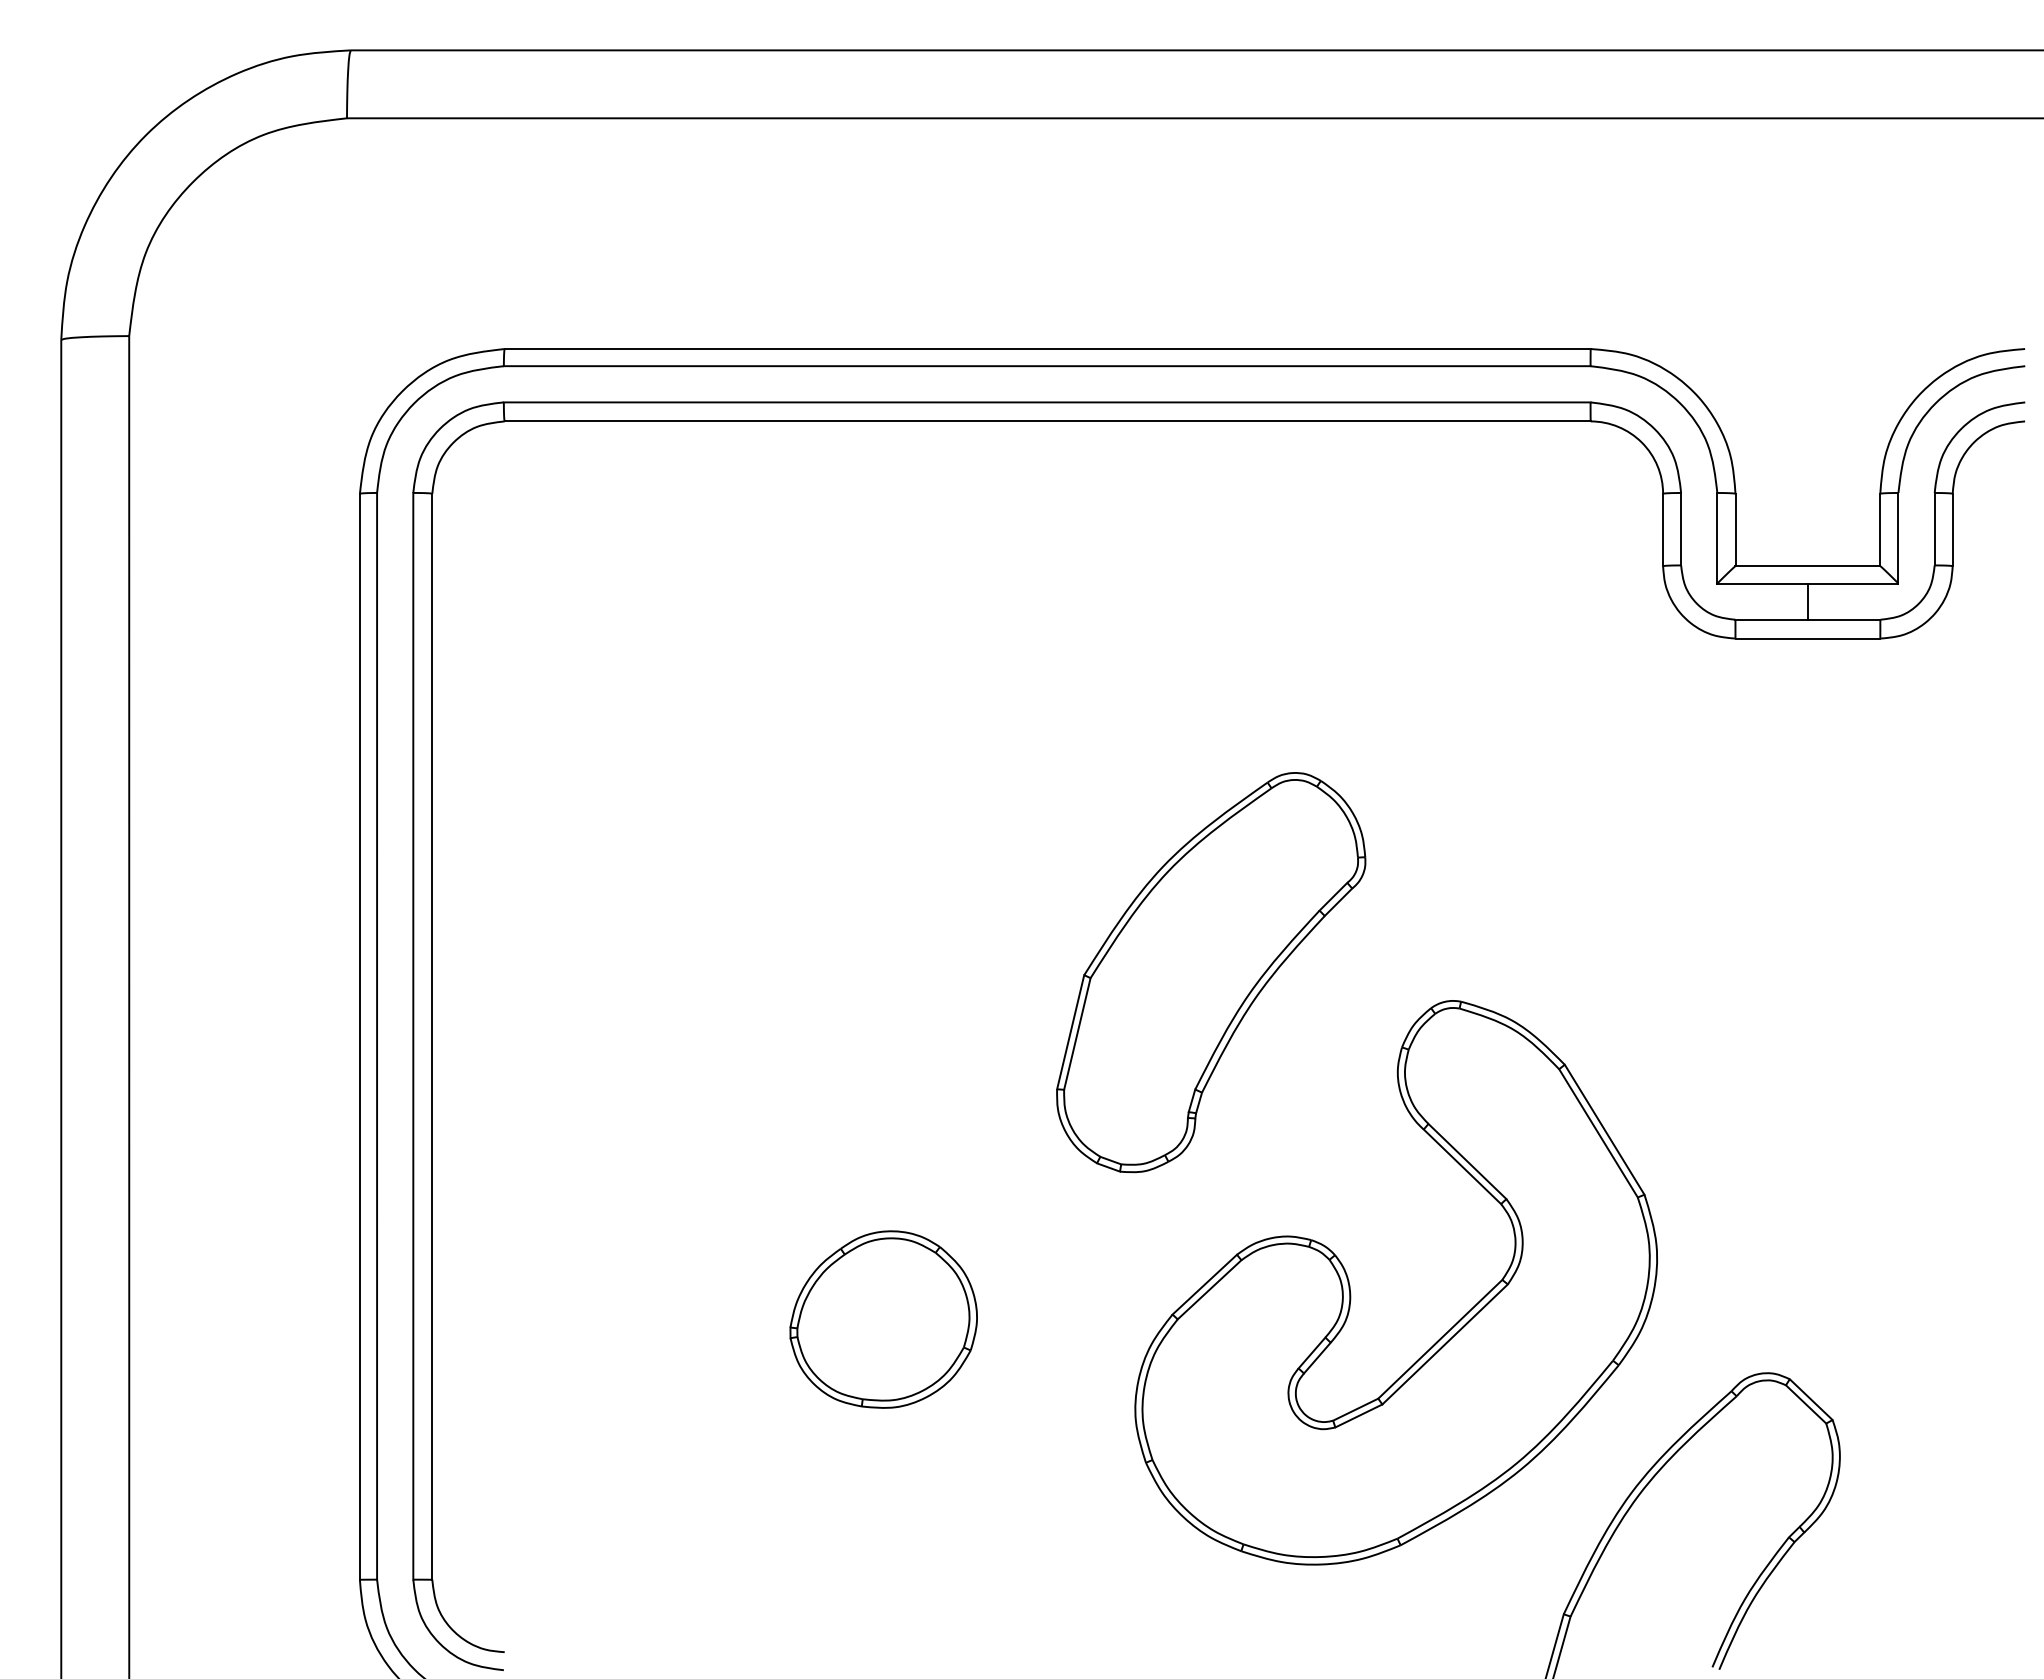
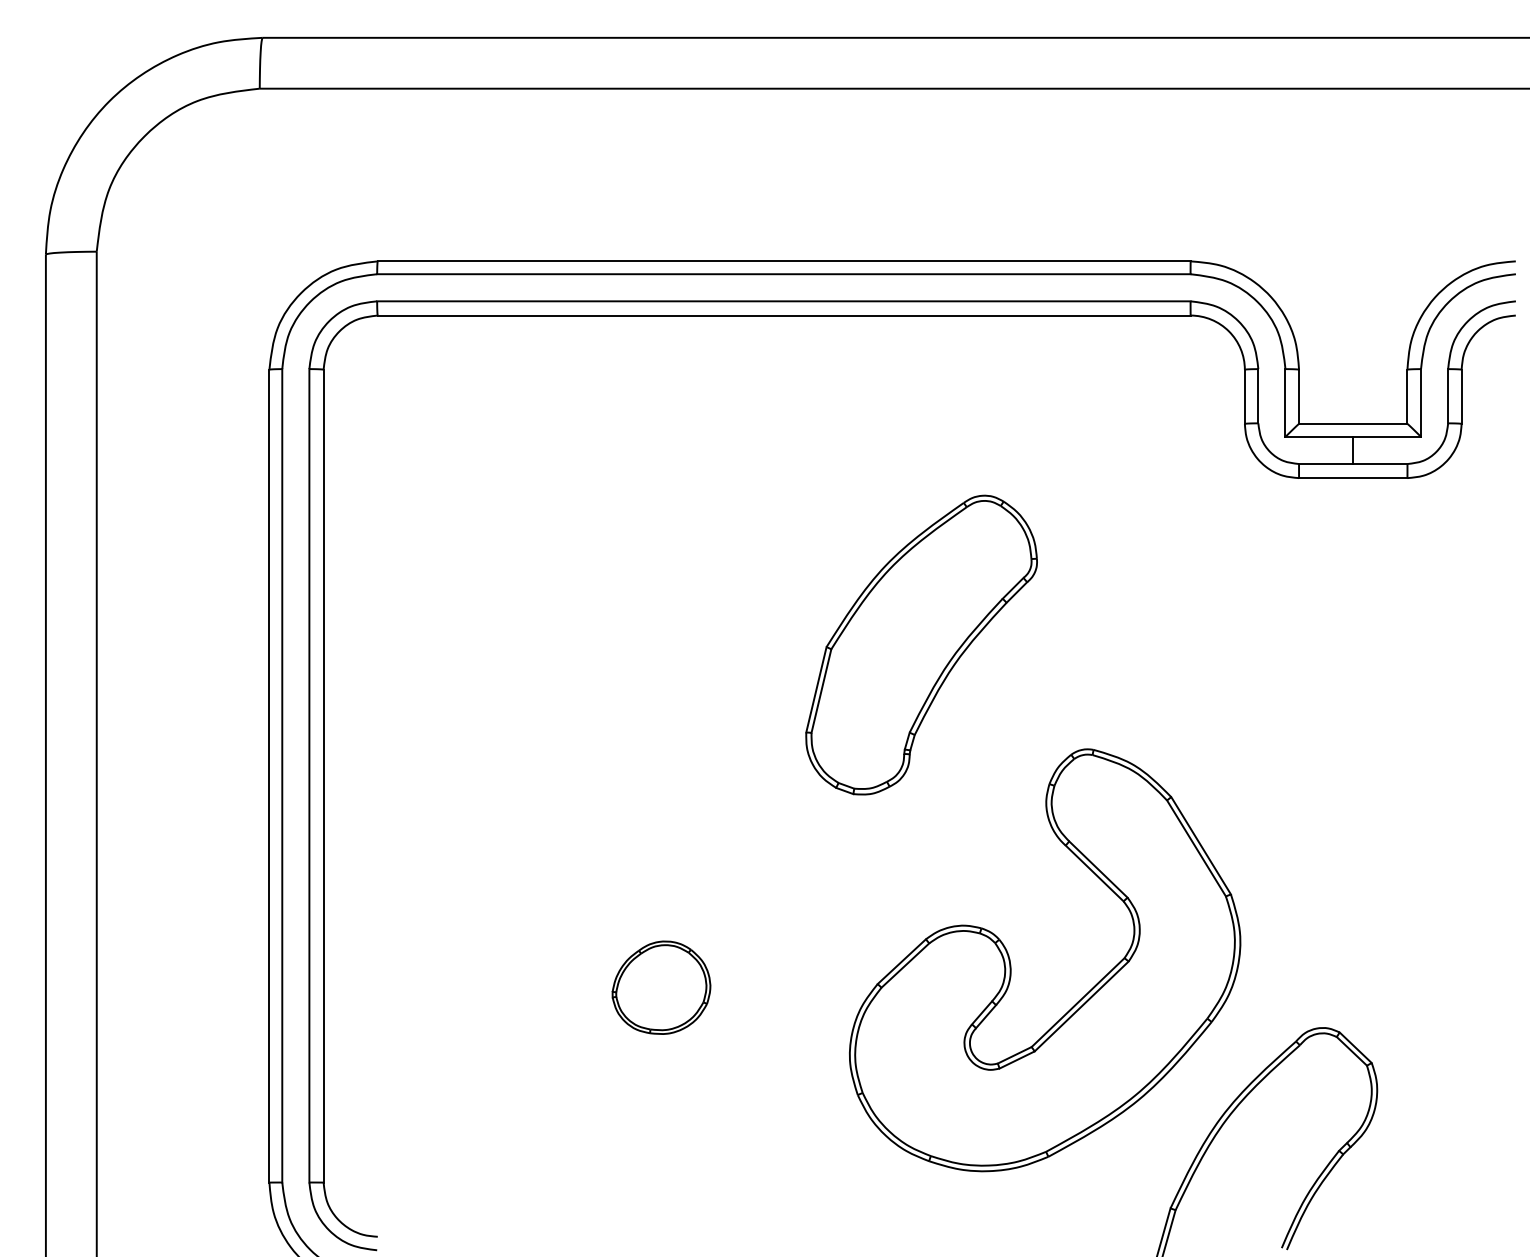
part: (1211, 971) -> (921, 644), moved
part: (883, 1319) -> (661, 987), size x0.7

